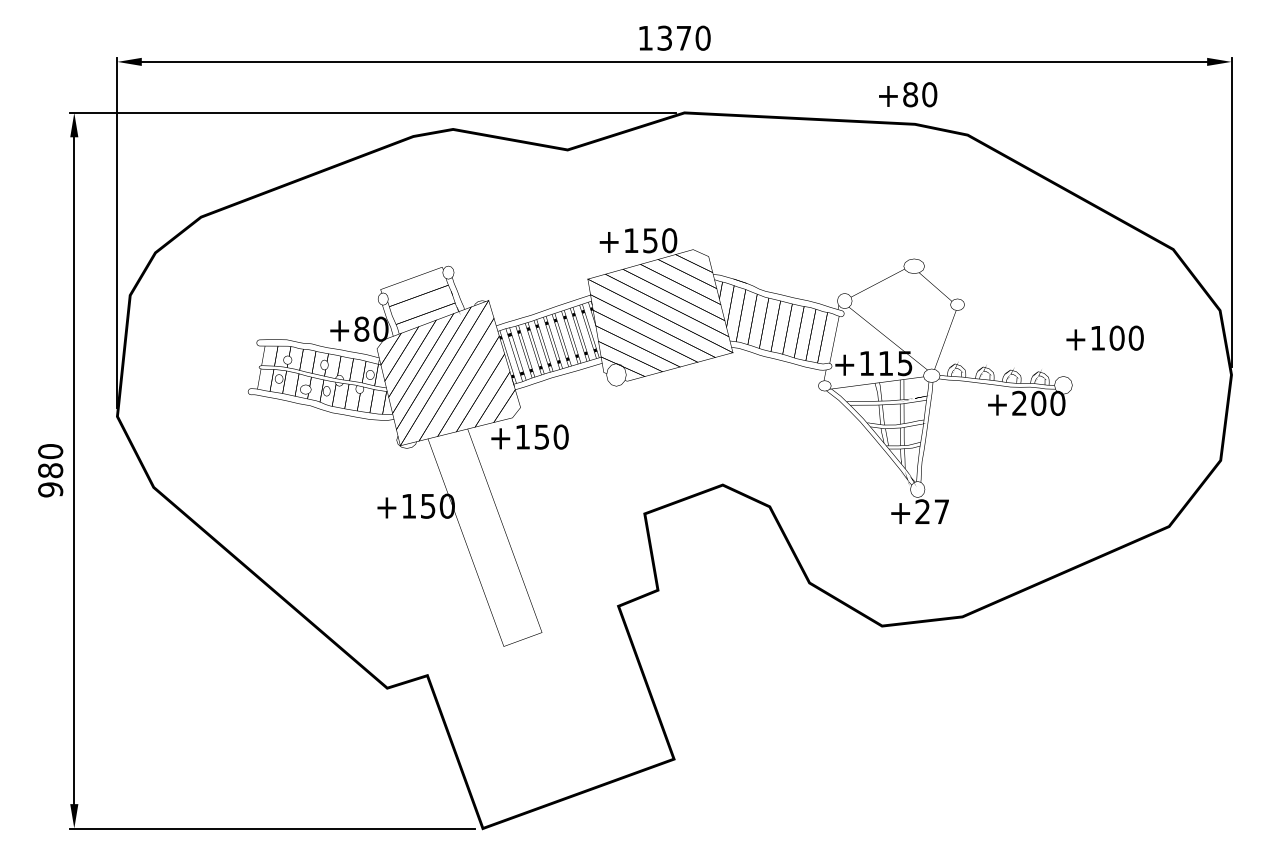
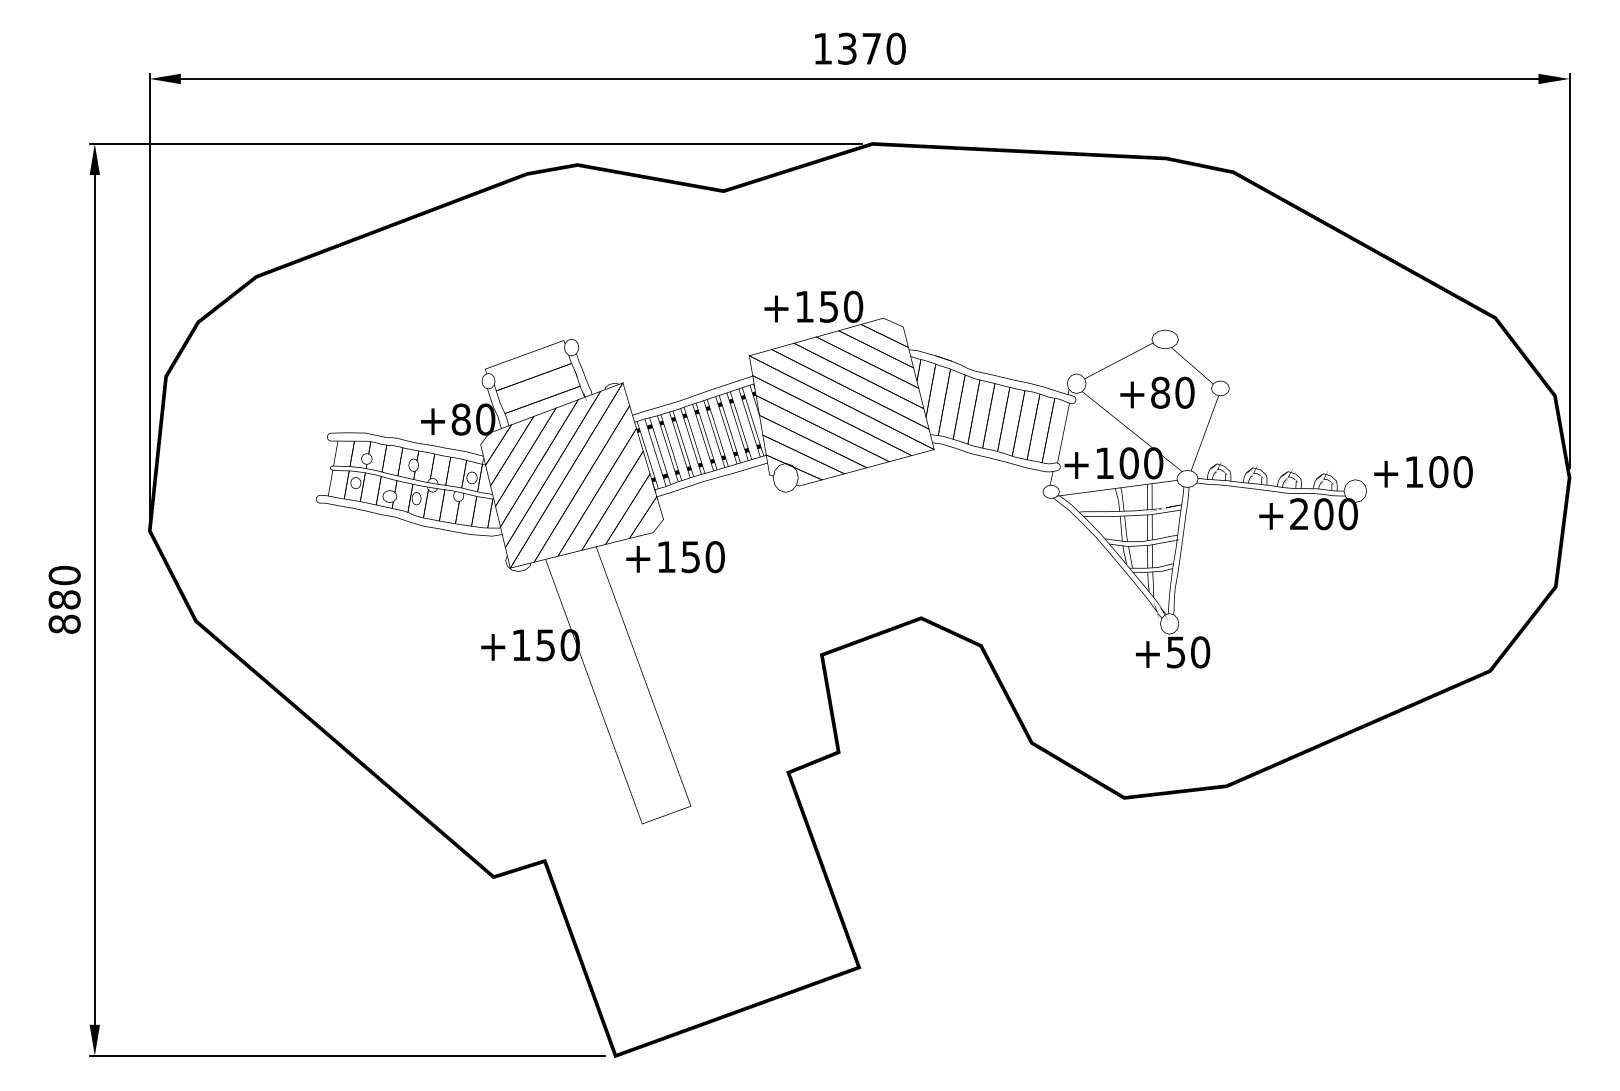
text: (908, 94) -> (1157, 392), moved
text: (1105, 338) -> (1423, 472), moved
text: (895, 363) -> (1141, 463), +115 -> +100
text: (50, 489) -> (64, 624), 980 -> 880
text: (932, 511) -> (1188, 652), +27 -> +50

